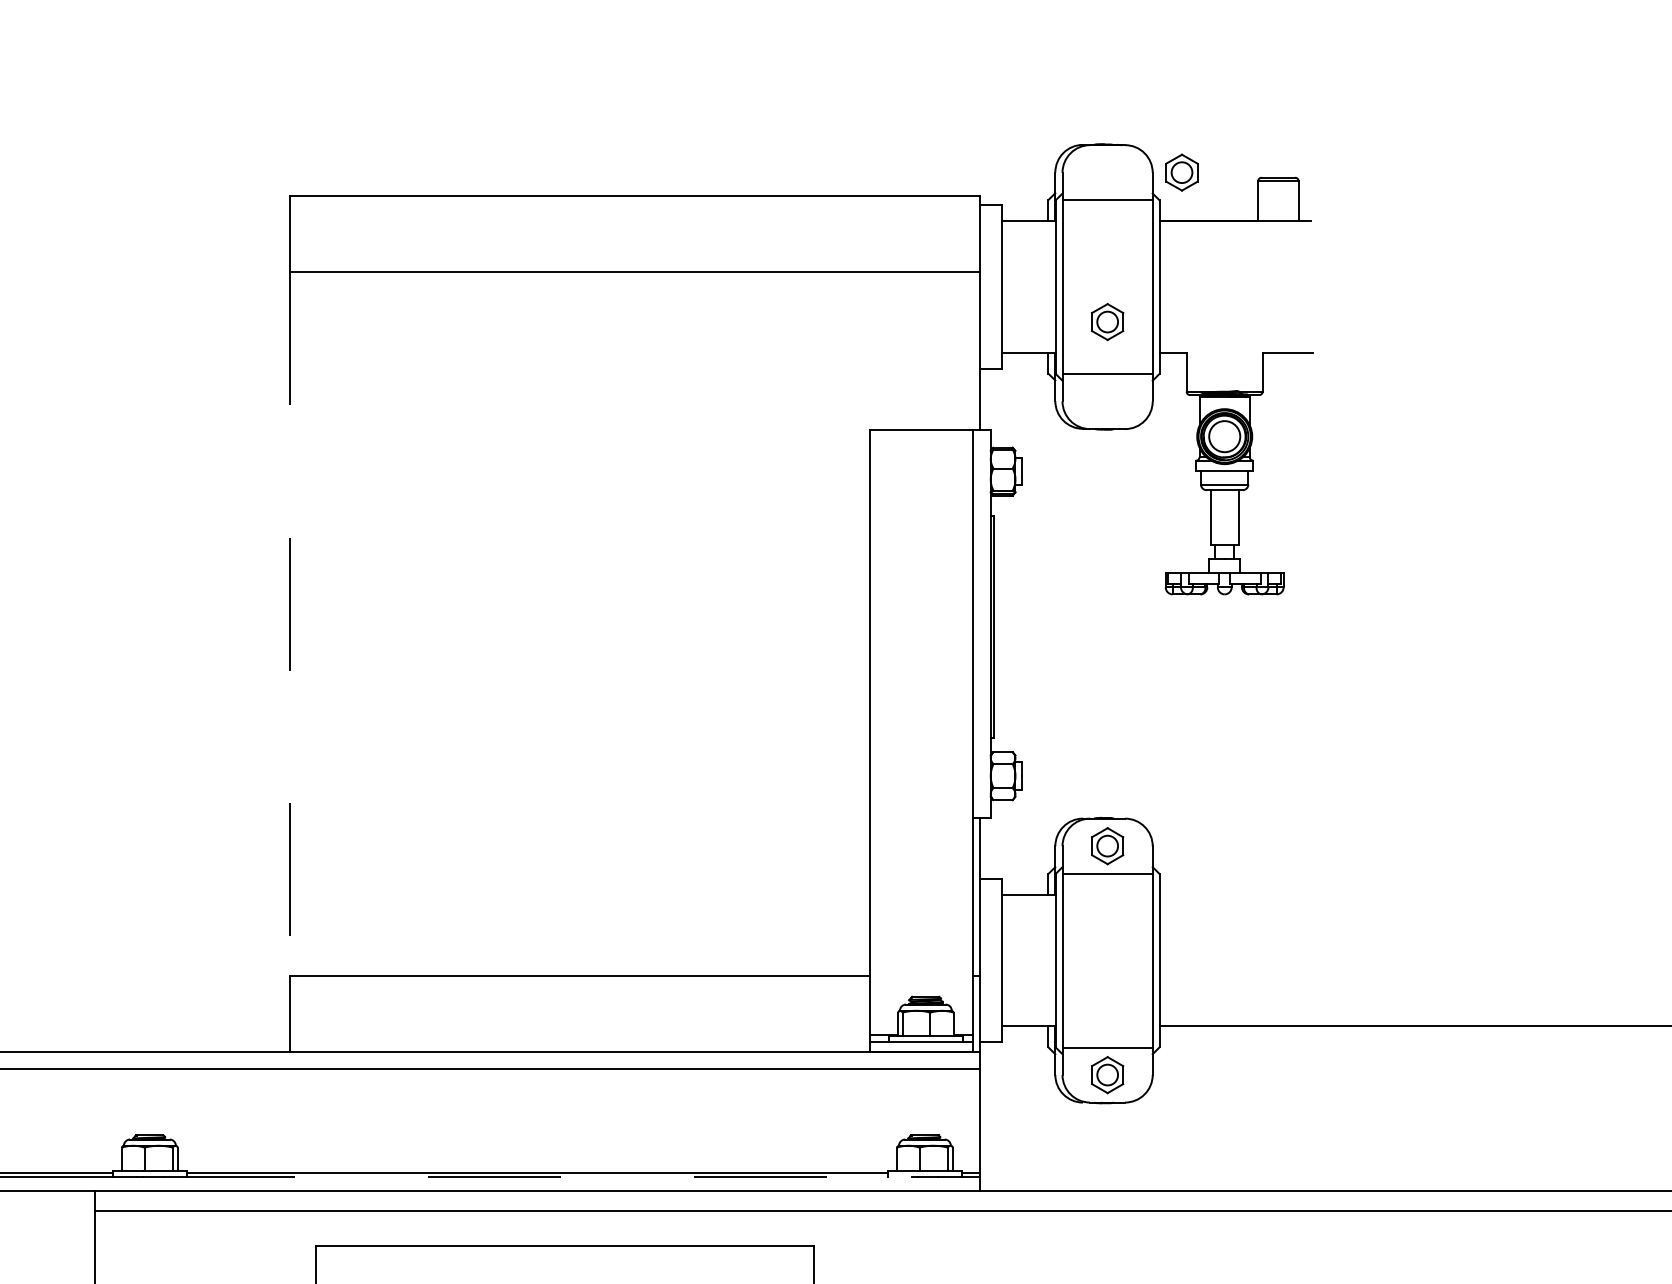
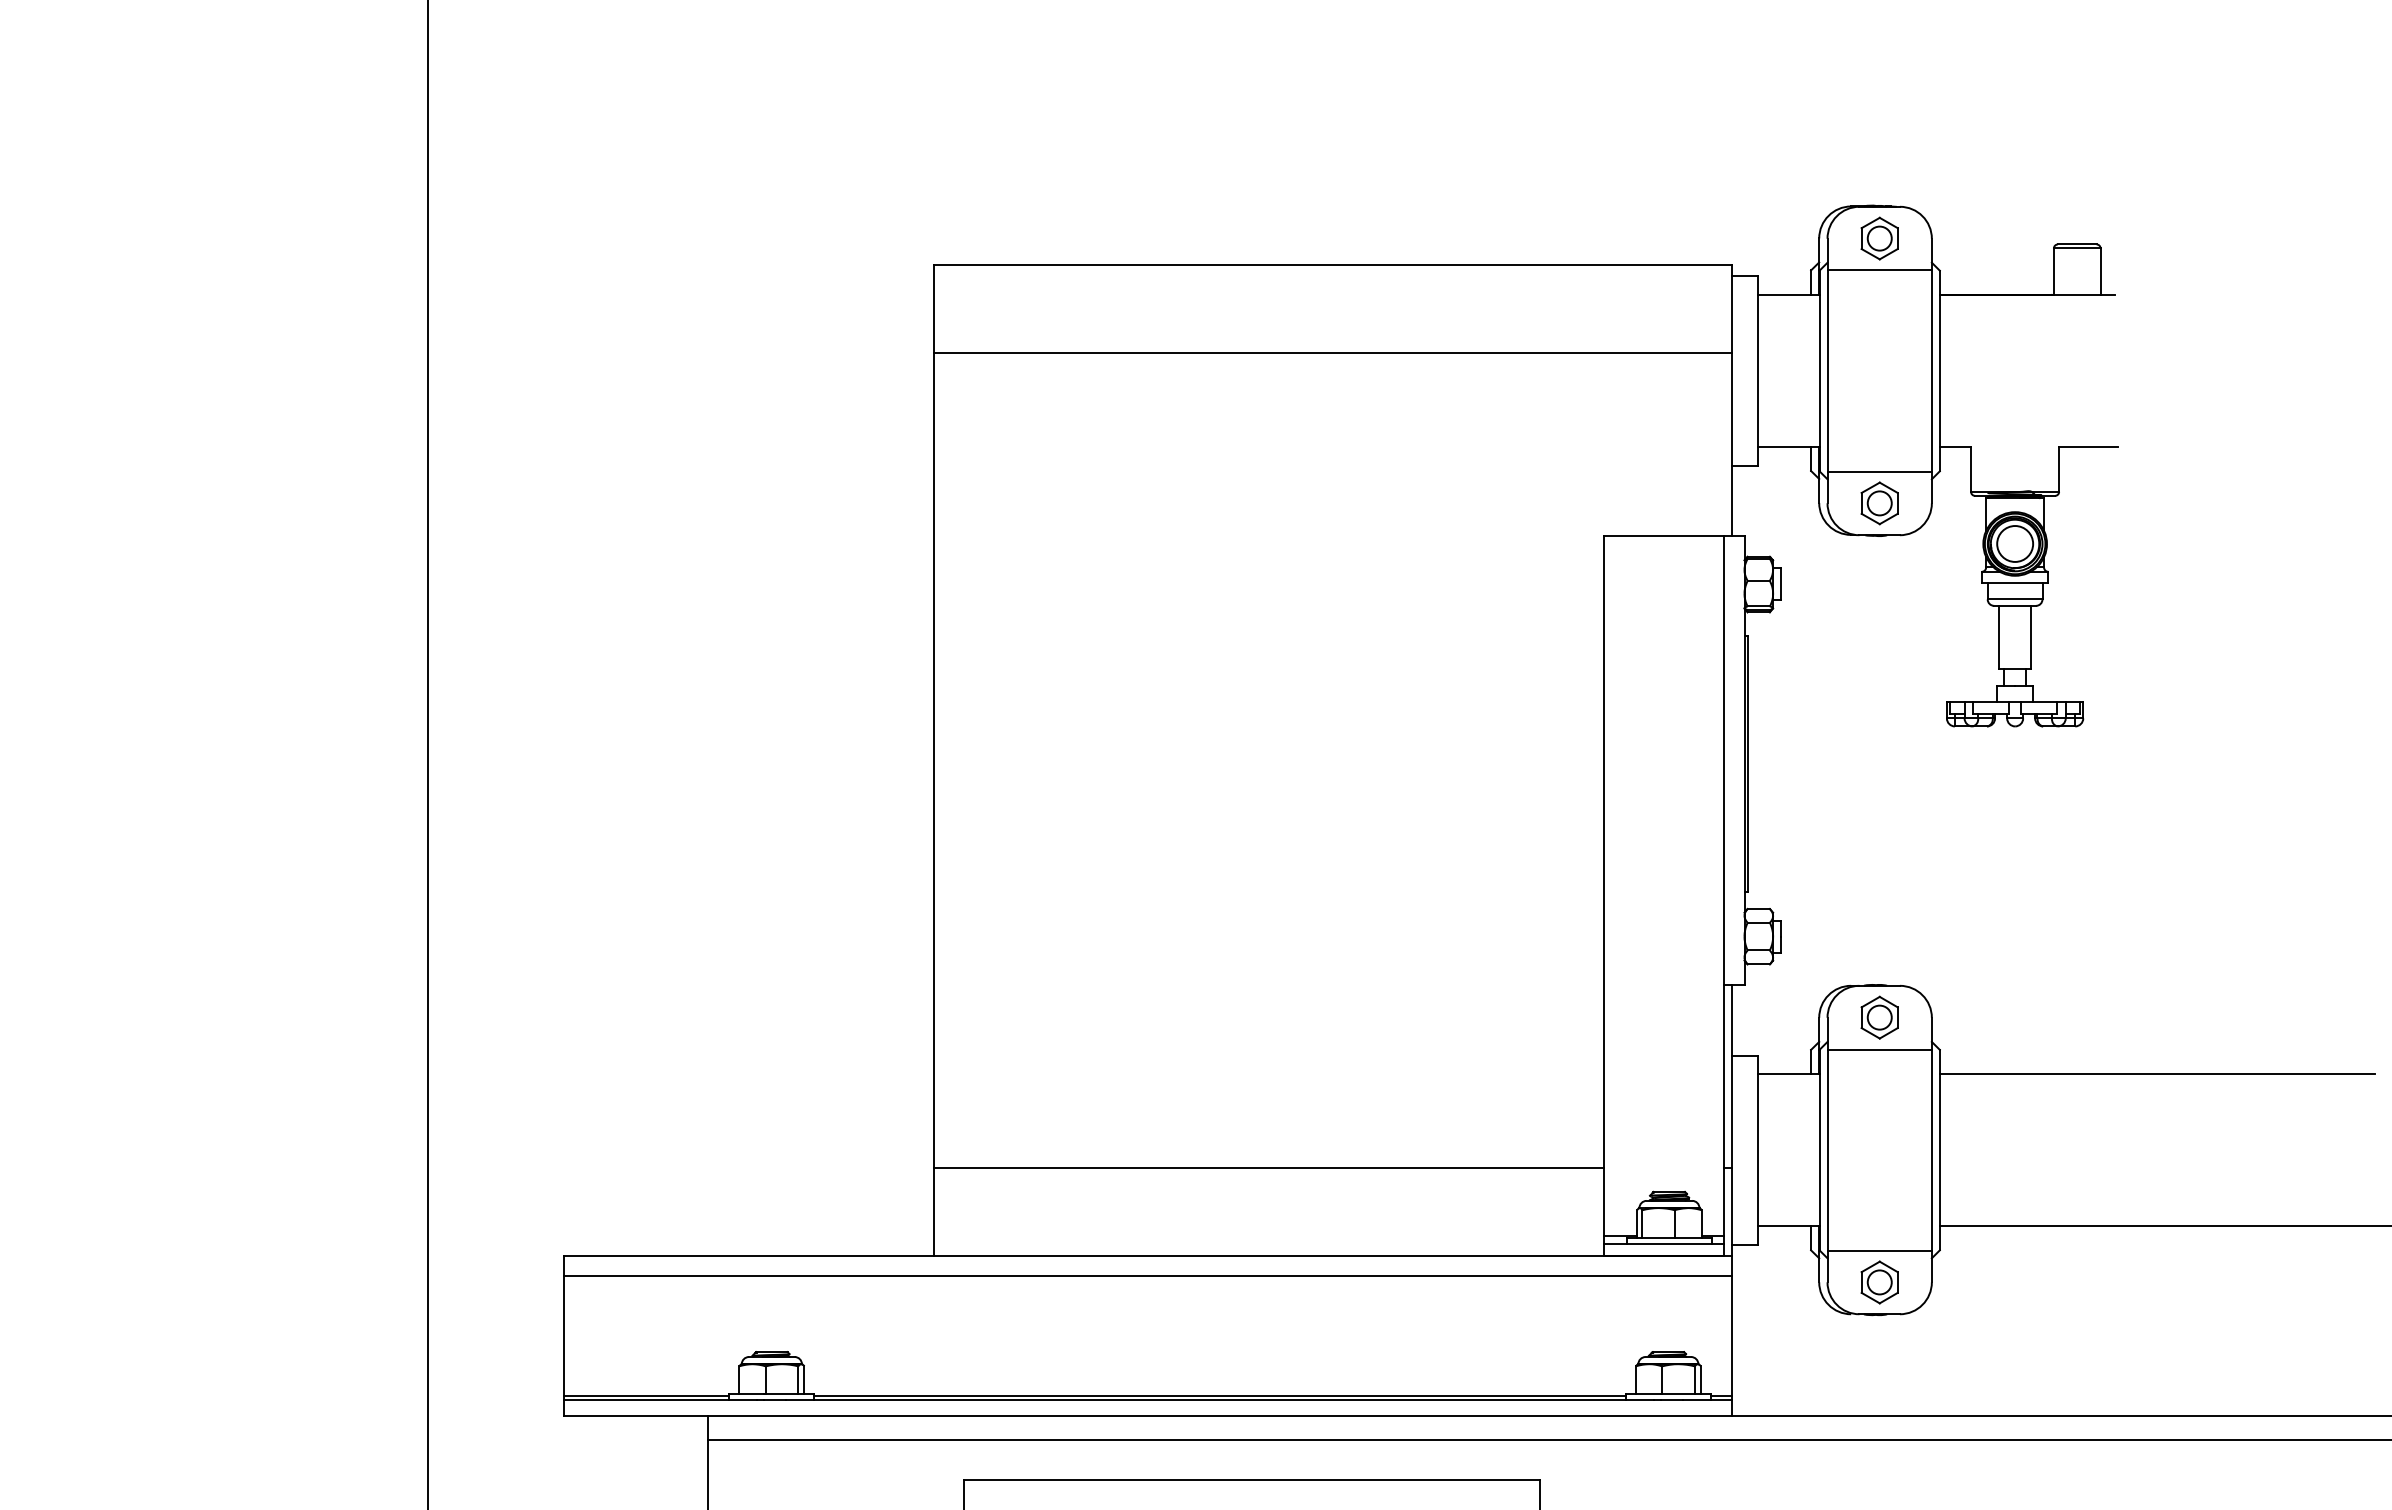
part: (1181, 172) -> (1879, 238), moved
part: (1107, 322) -> (1879, 503), moved
line: (290, 624) -> (934, 761), dashed -> solid
line: (1346, 895) -> (2156, 1074), added
line: (537, 1177) -> (1220, 1400), dashed -> solid

